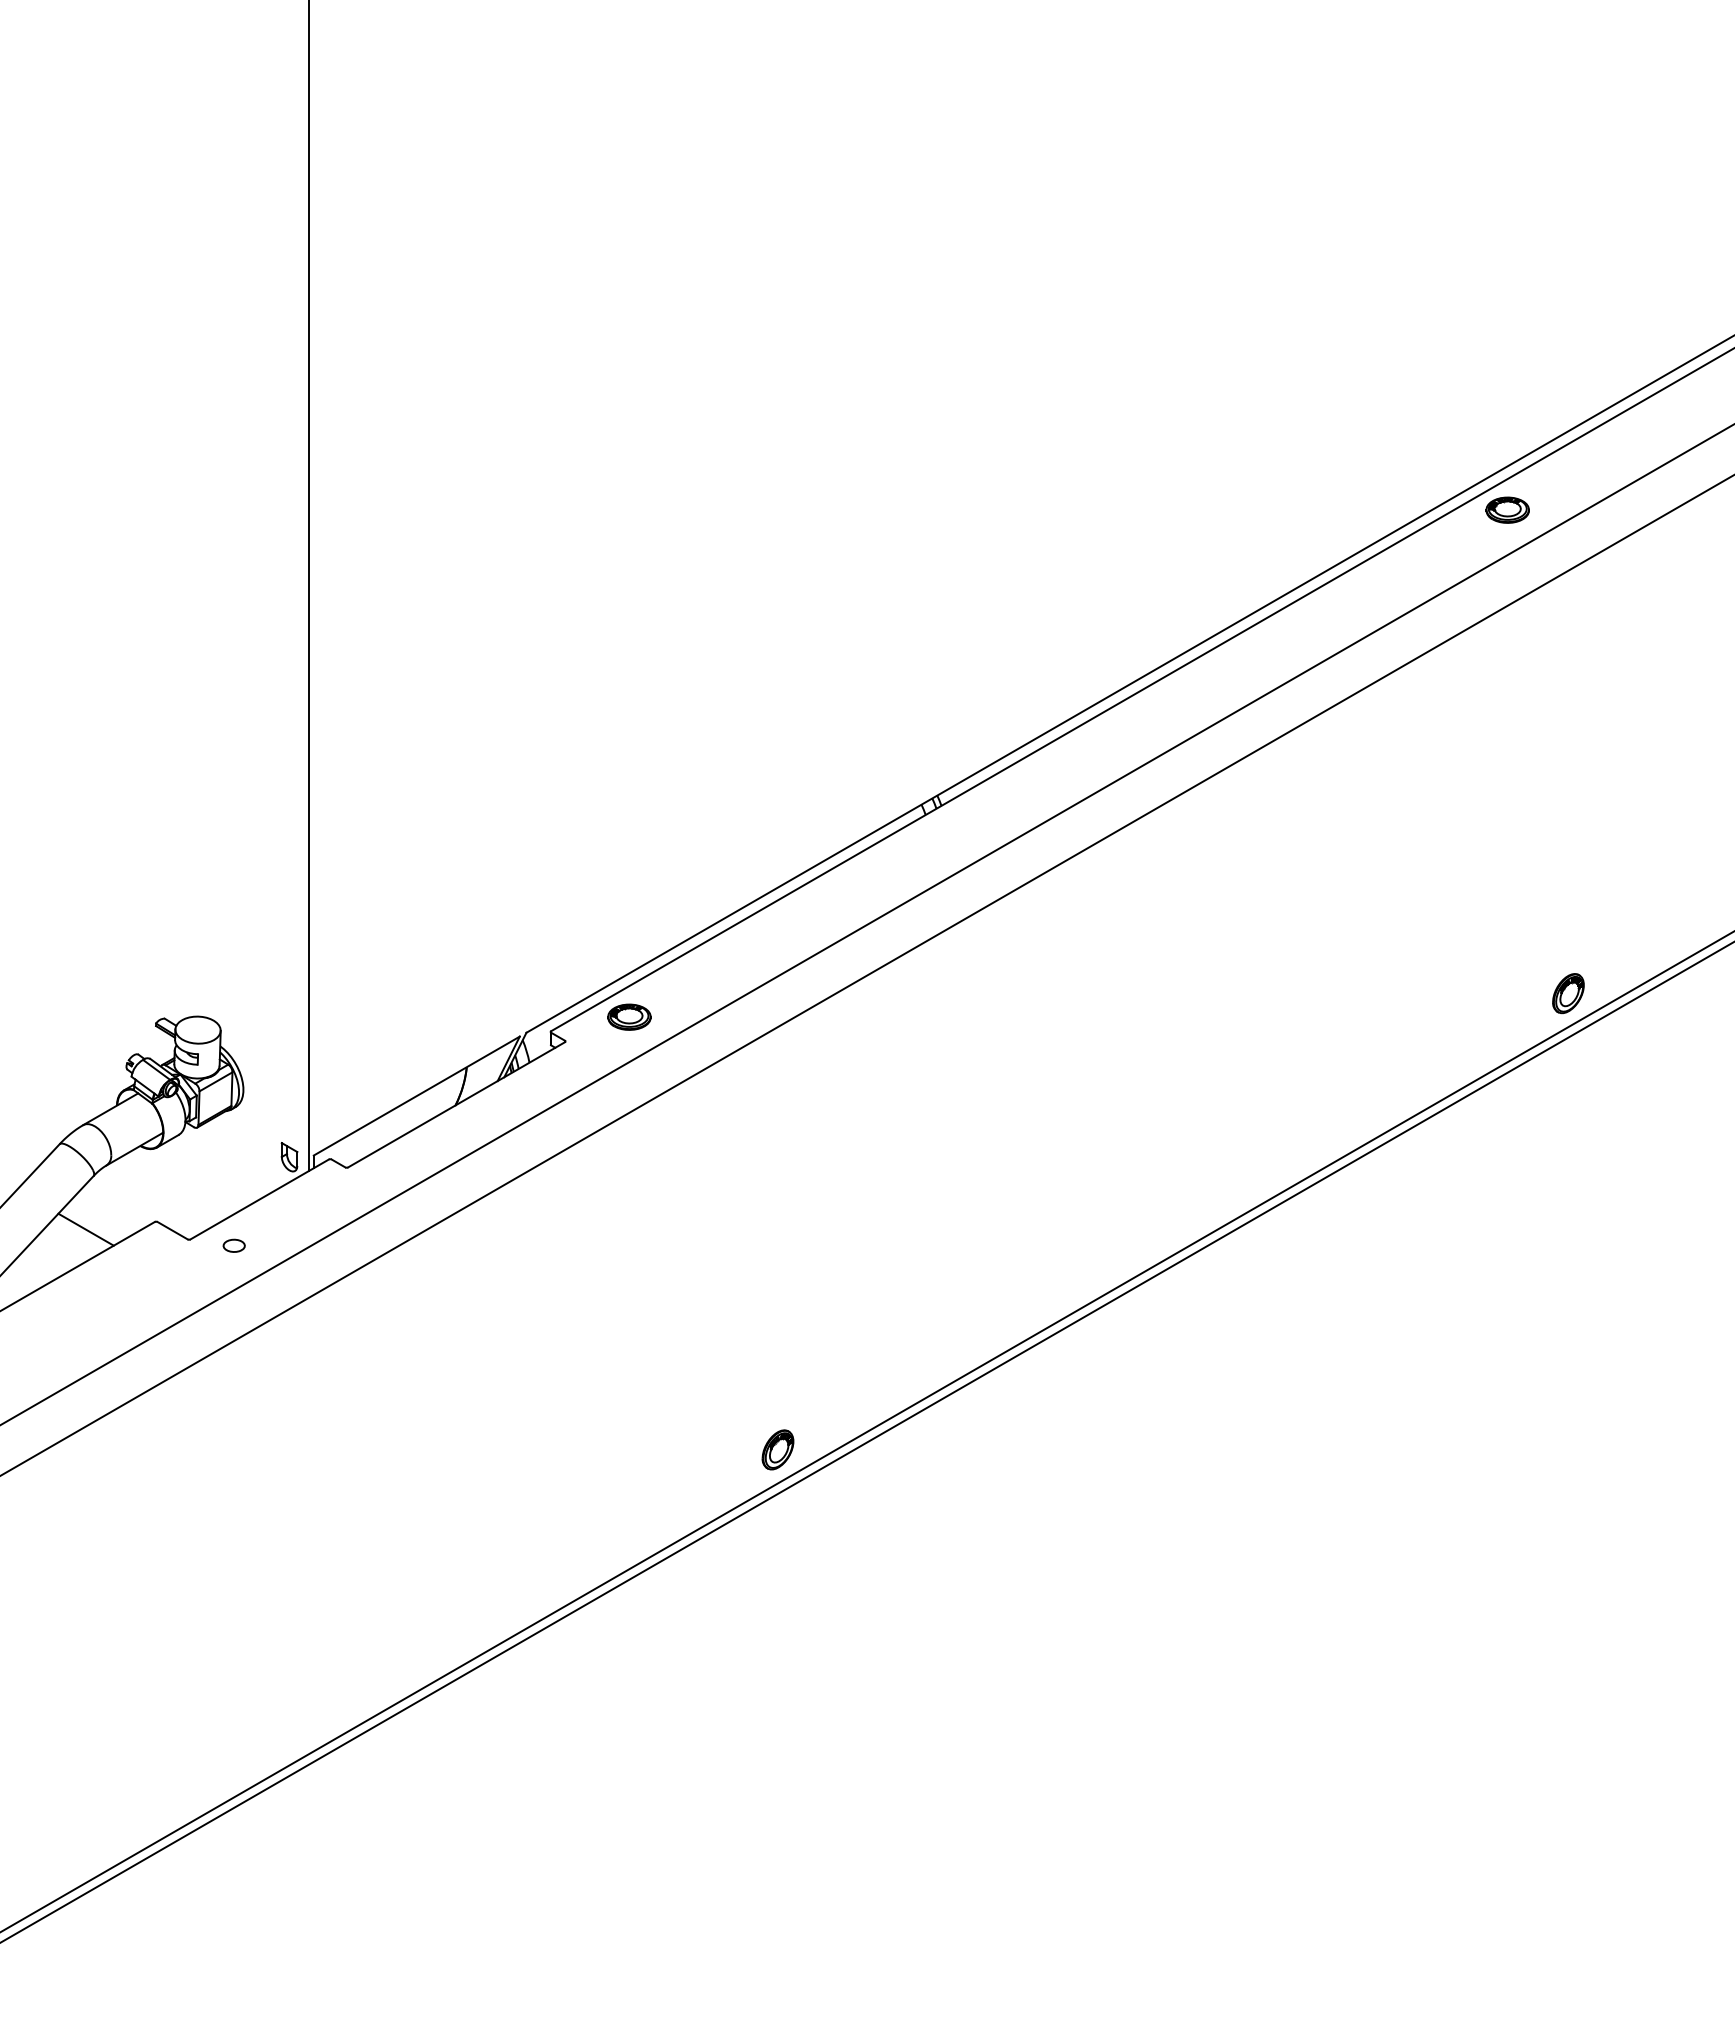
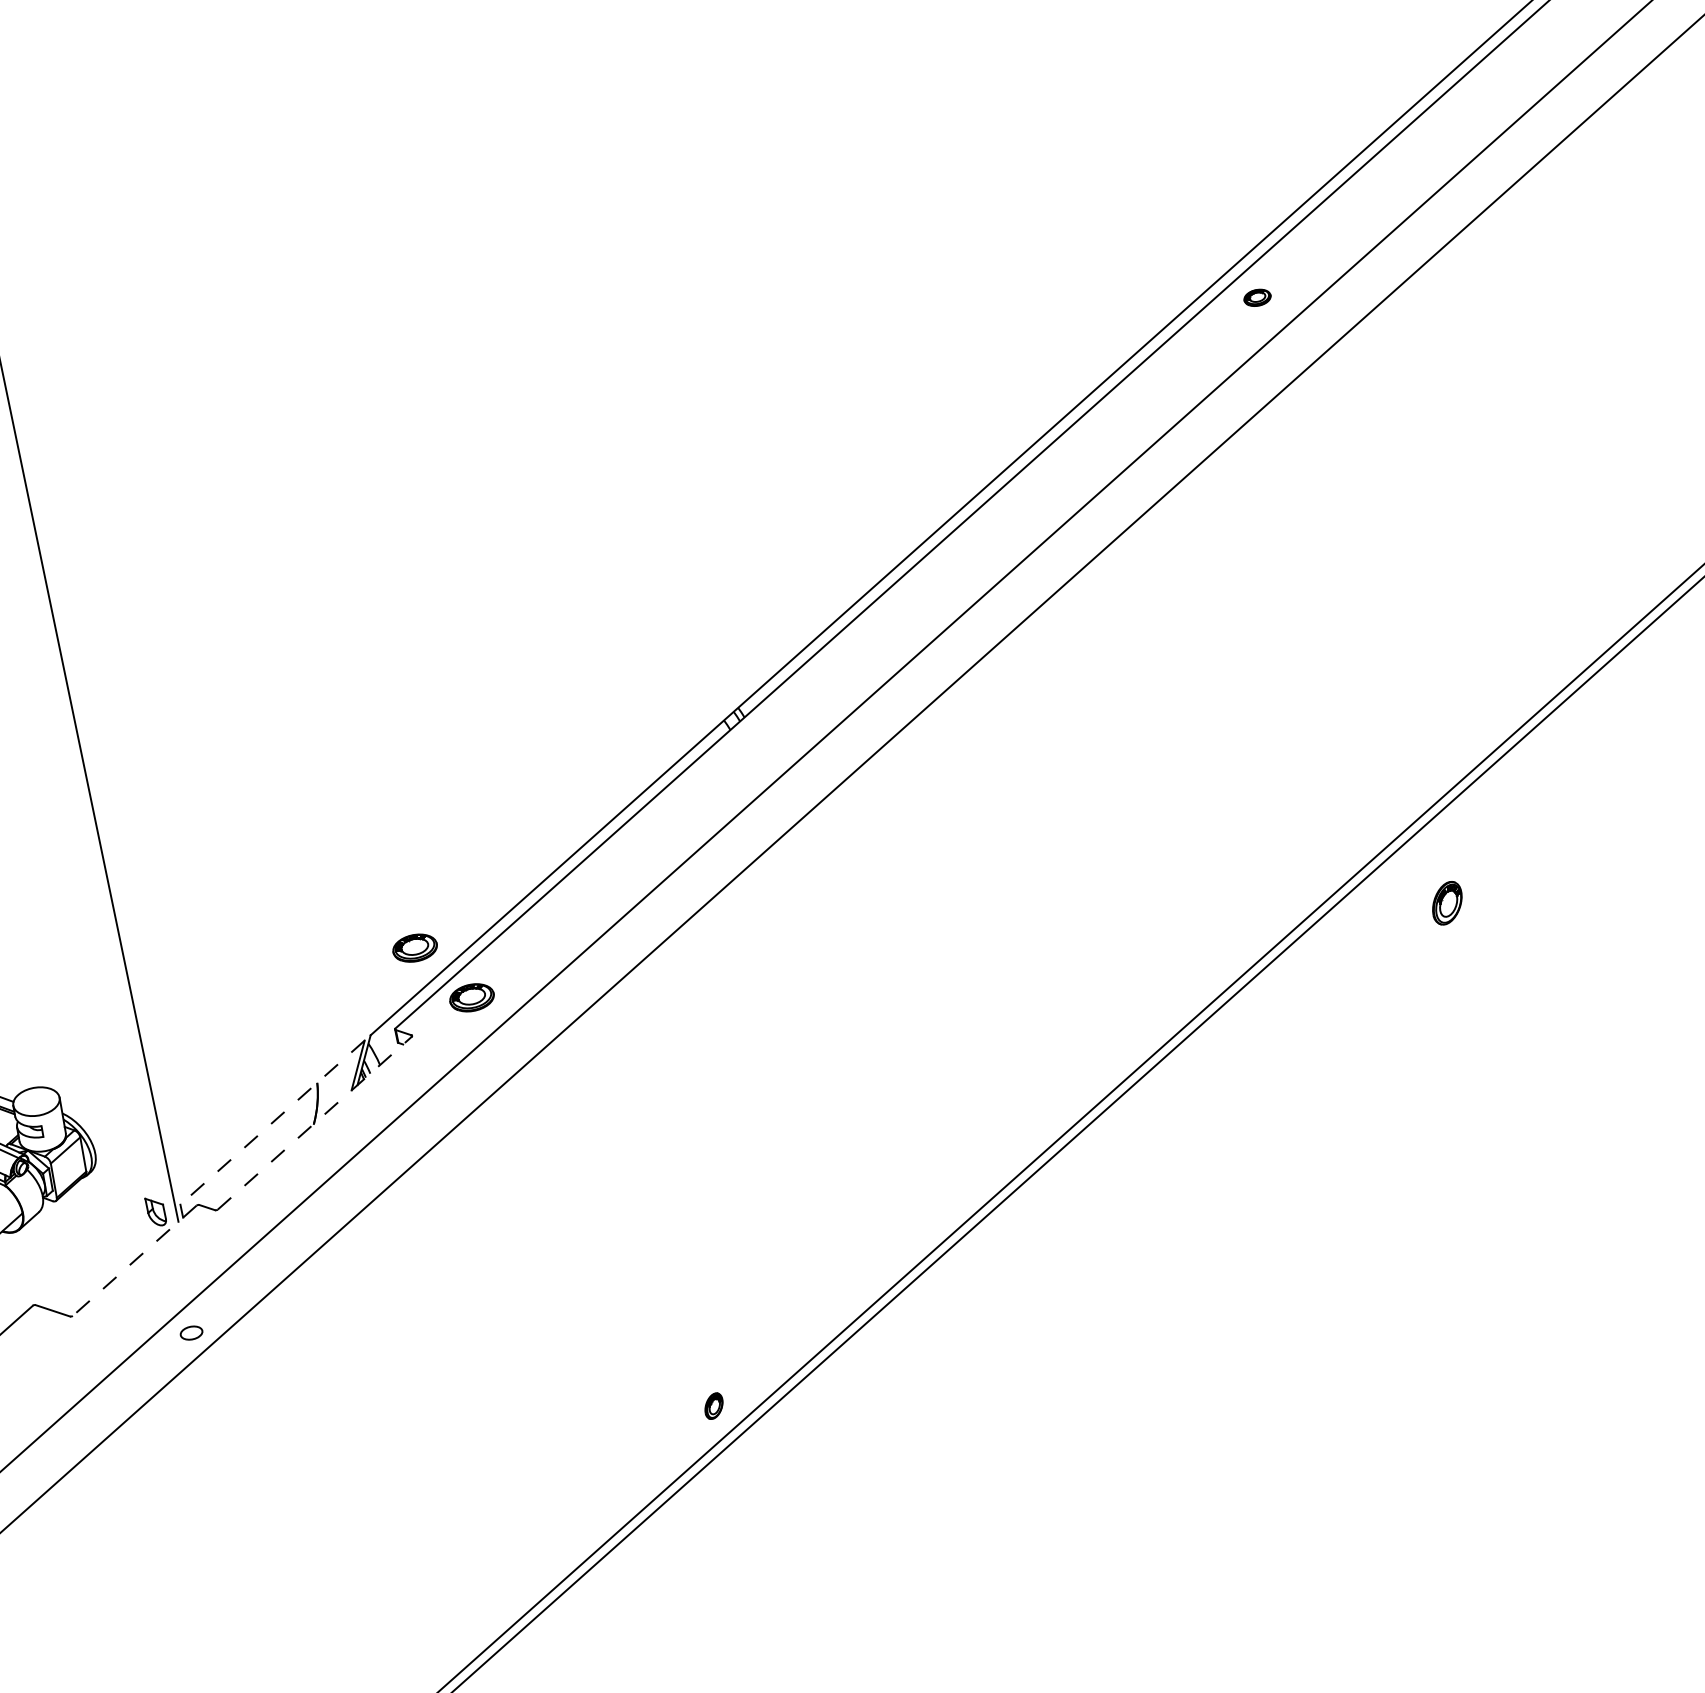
part: (1507, 509) -> (1257, 297), size x0.6
part: (585, 958) -> (415, 947), added
part: (1568, 993) -> (1447, 903), moved
line: (416, 1096) -> (272, 1123), solid -> dashed
line: (456, 1104) -> (314, 1122), solid -> dashed
line: (259, 1199) -> (134, 1260), solid -> dashed
part: (233, 1245) -> (190, 1332), moved
part: (777, 1449) -> (713, 1405), size x0.6

